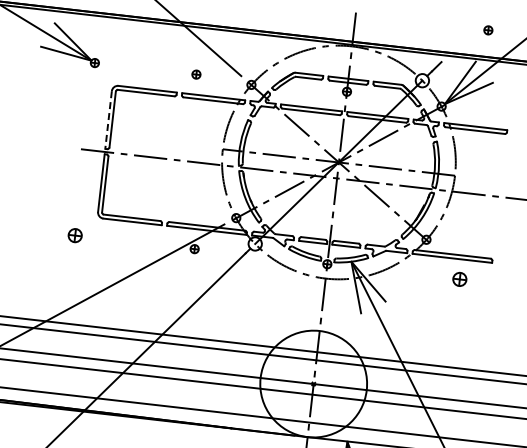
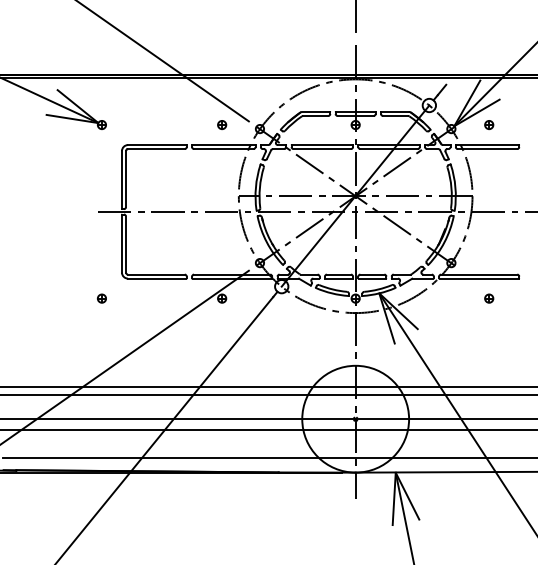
part: (488, 30) -> (489, 125), moved
part: (196, 75) -> (222, 125), moved
line: (108, 119) -> (121, 179), dashed -> solid
part: (74, 235) -> (101, 298), size x0.62
part: (460, 279) -> (489, 298), size x0.62

